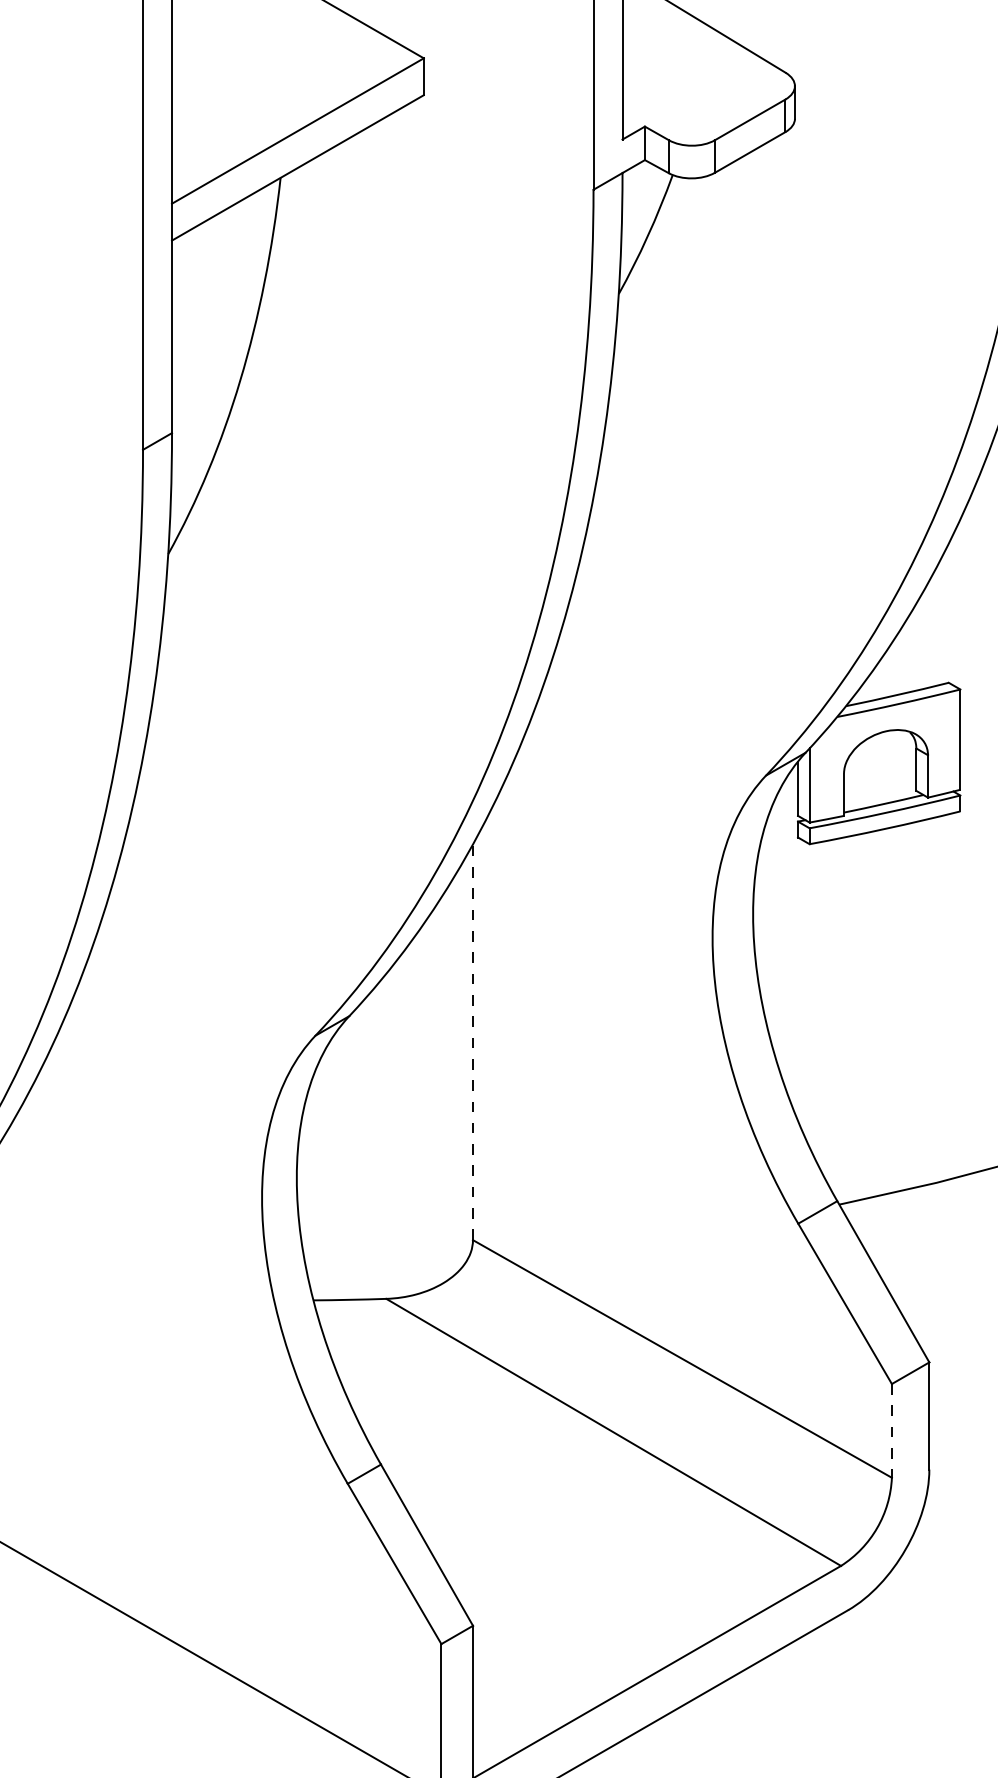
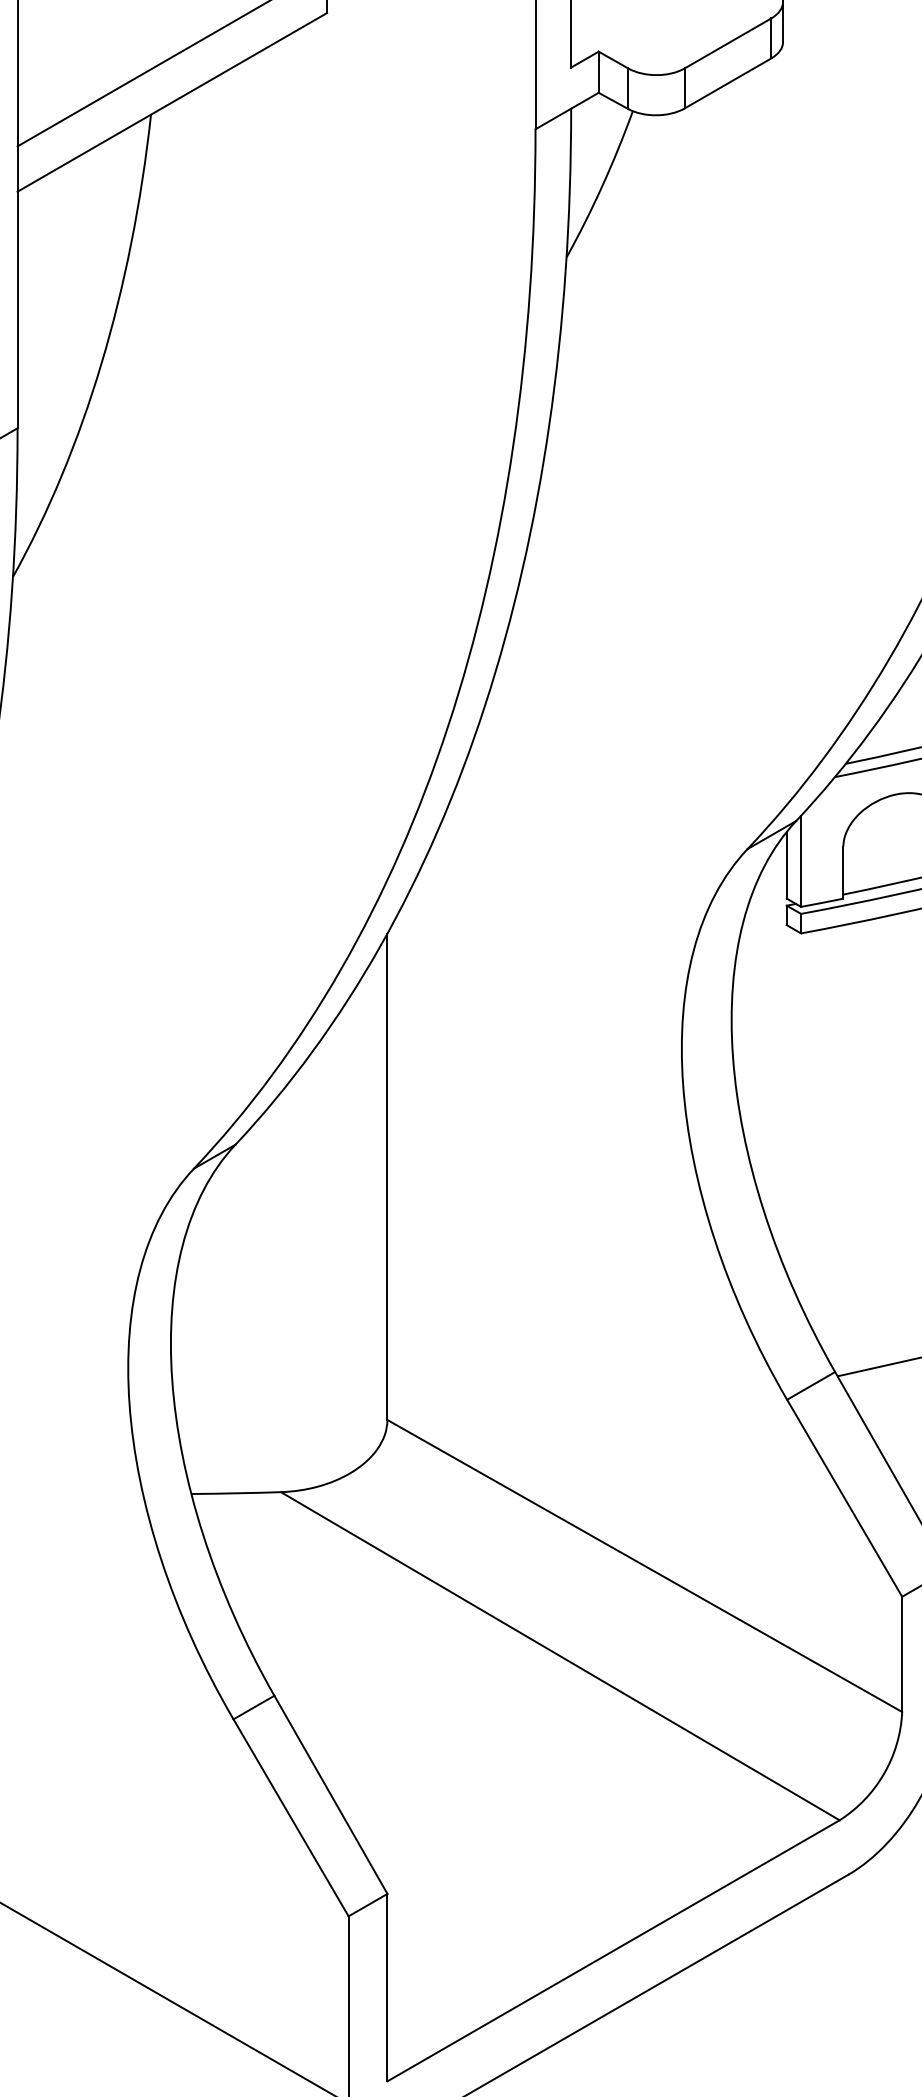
line: (472, 1042) -> (386, 1177), dashed -> solid
line: (891, 1430) -> (901, 1653), dashed -> solid

